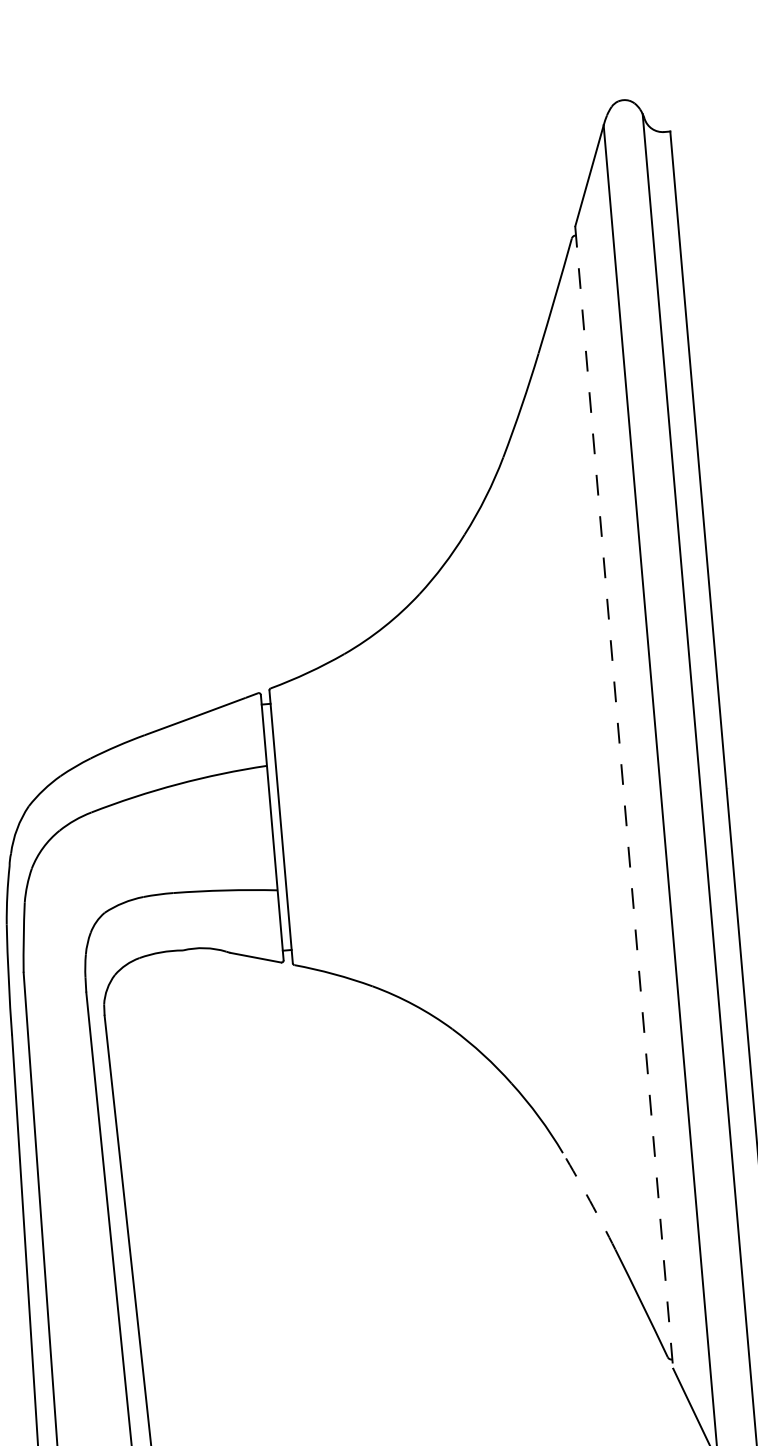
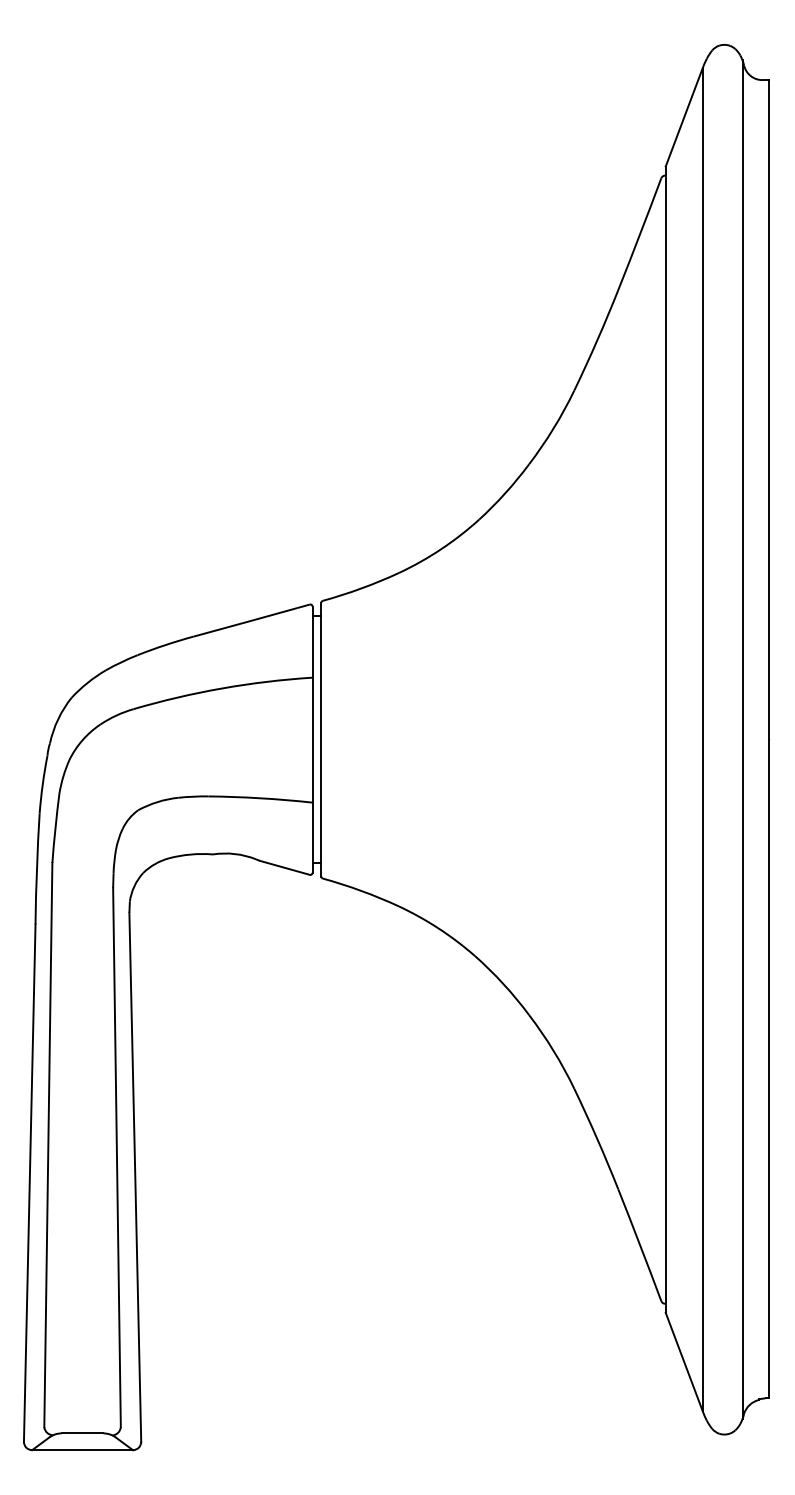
line: (623, 797) -> (665, 739), dashed -> solid
arc: (590, 1200) -> (597, 1138), dashed -> solid

